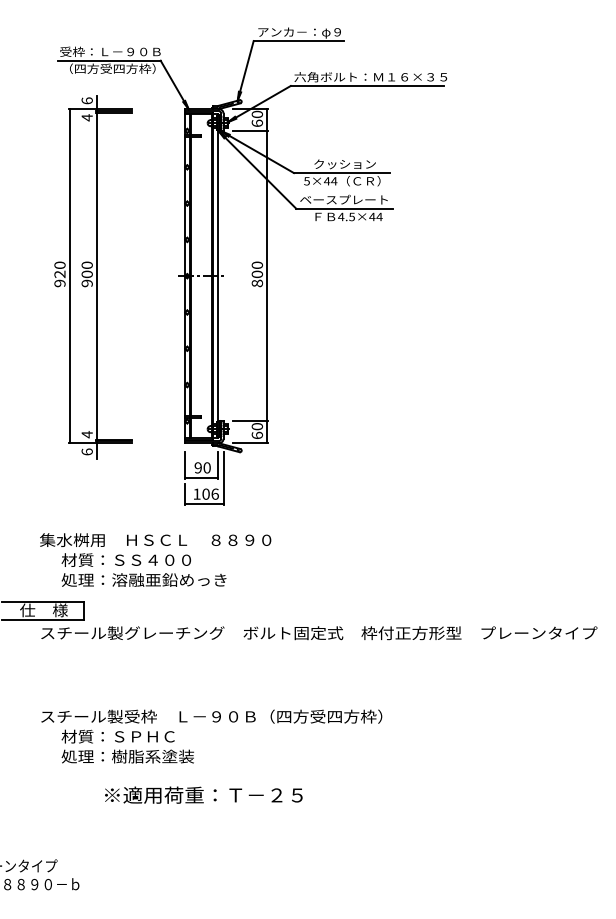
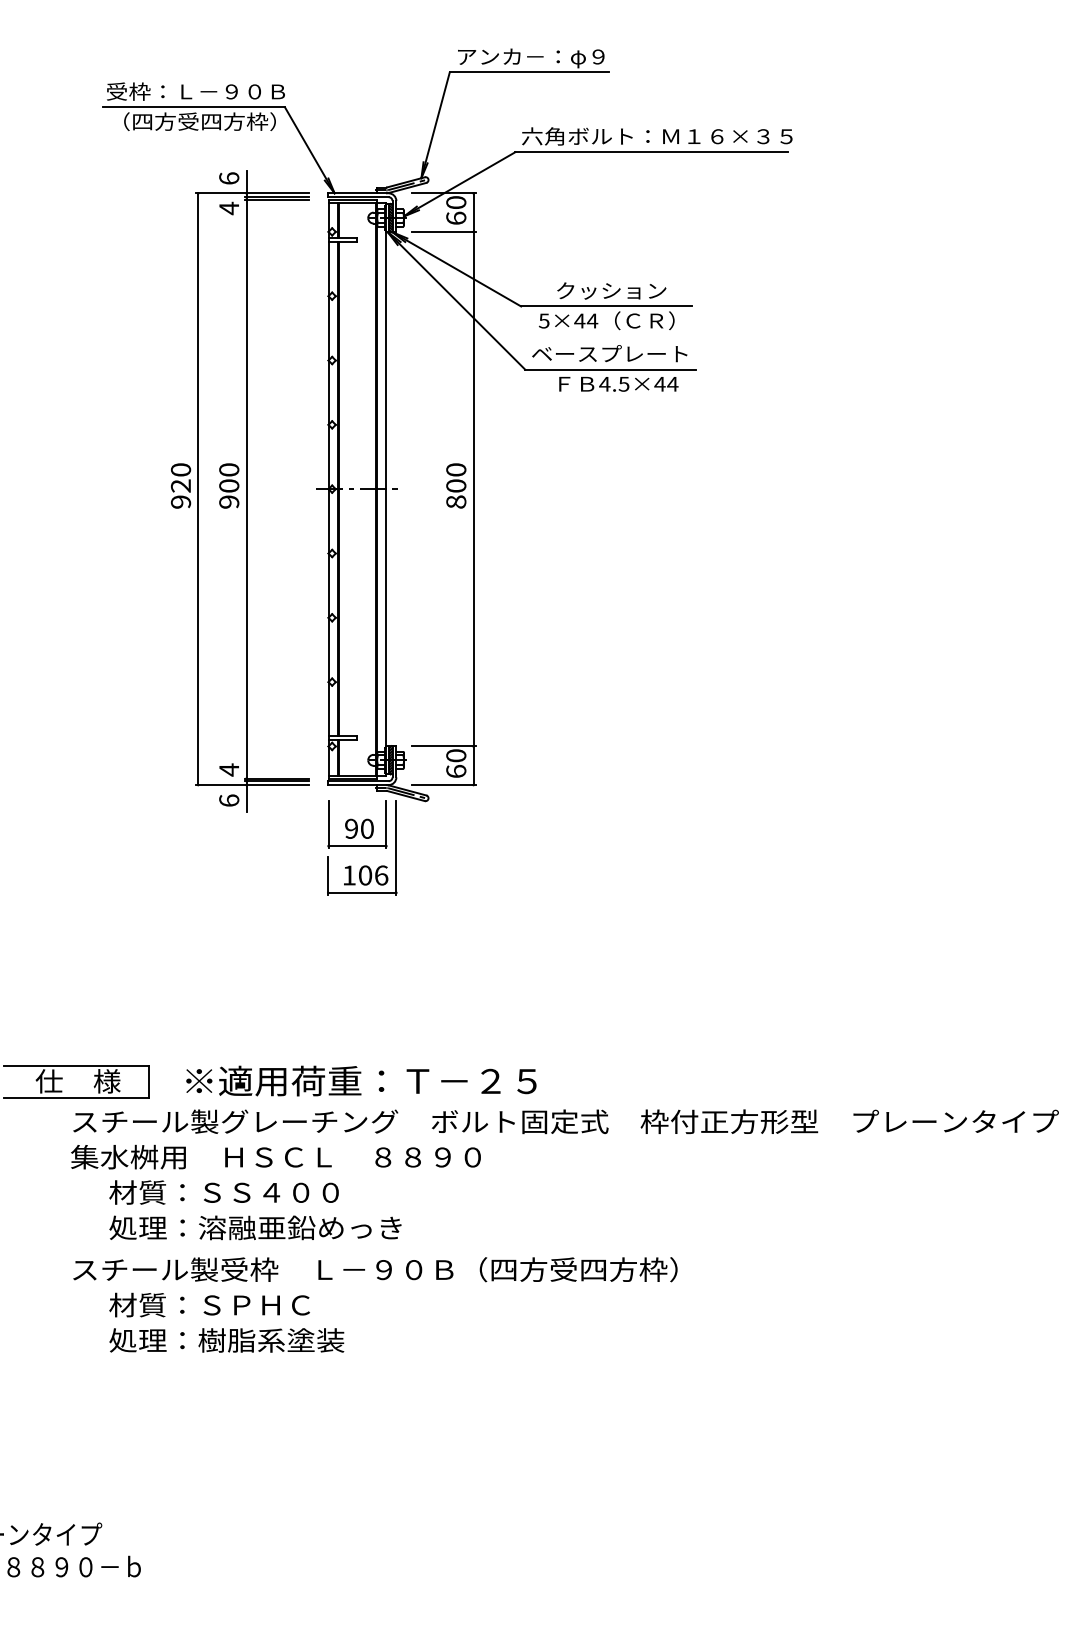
part: (93, 277) -> (240, 491), moved
text: (155, 559) -> (275, 1191), moved
text: (203, 794) -> (360, 1079), moved

